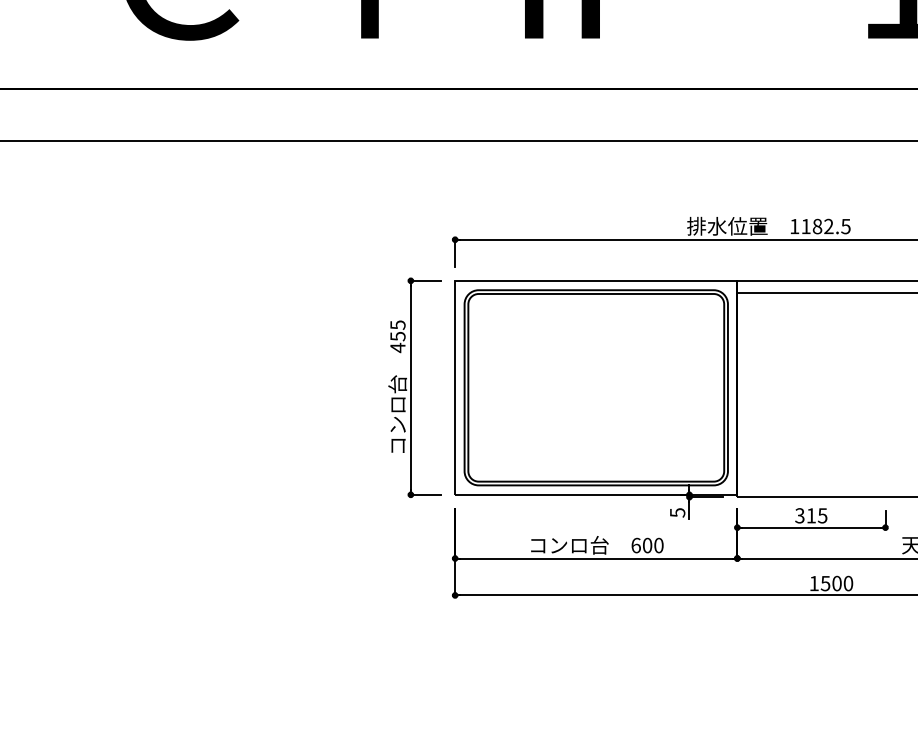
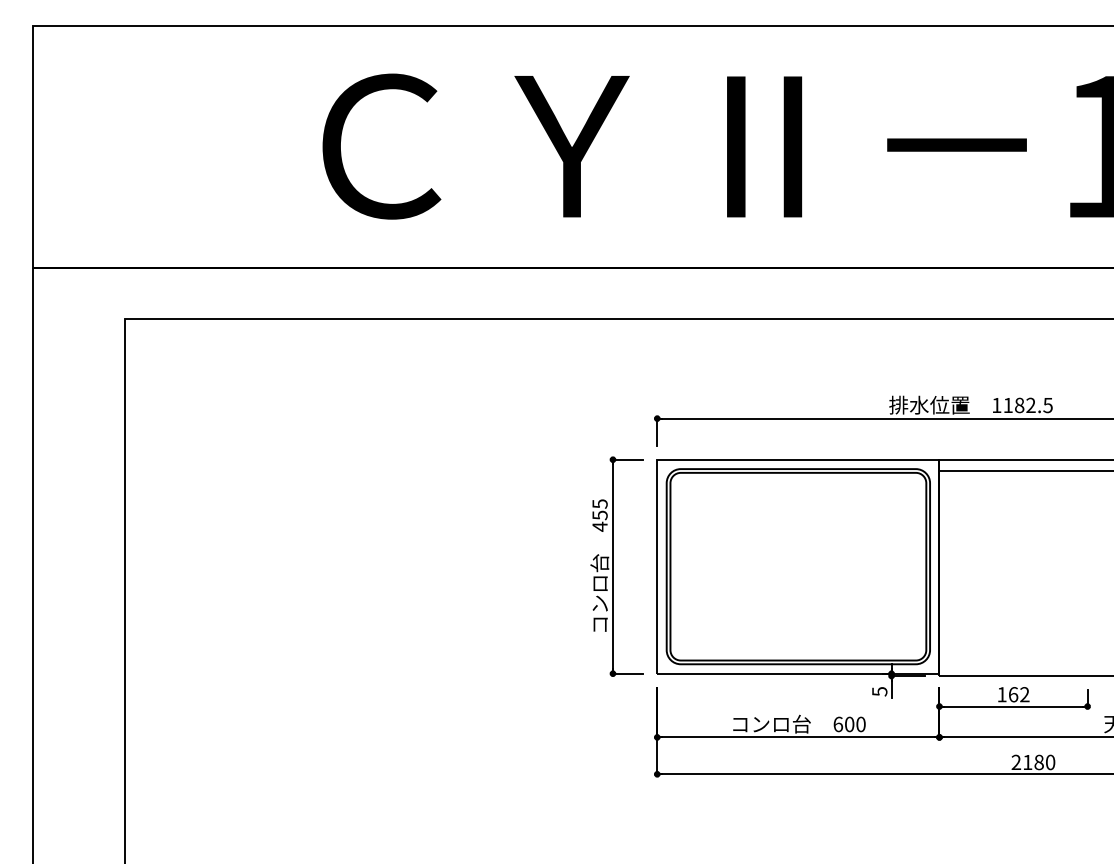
text: (811, 515) -> (1013, 694), 315 -> 162
text: (825, 583) -> (1027, 762), 1500 -> 2180

